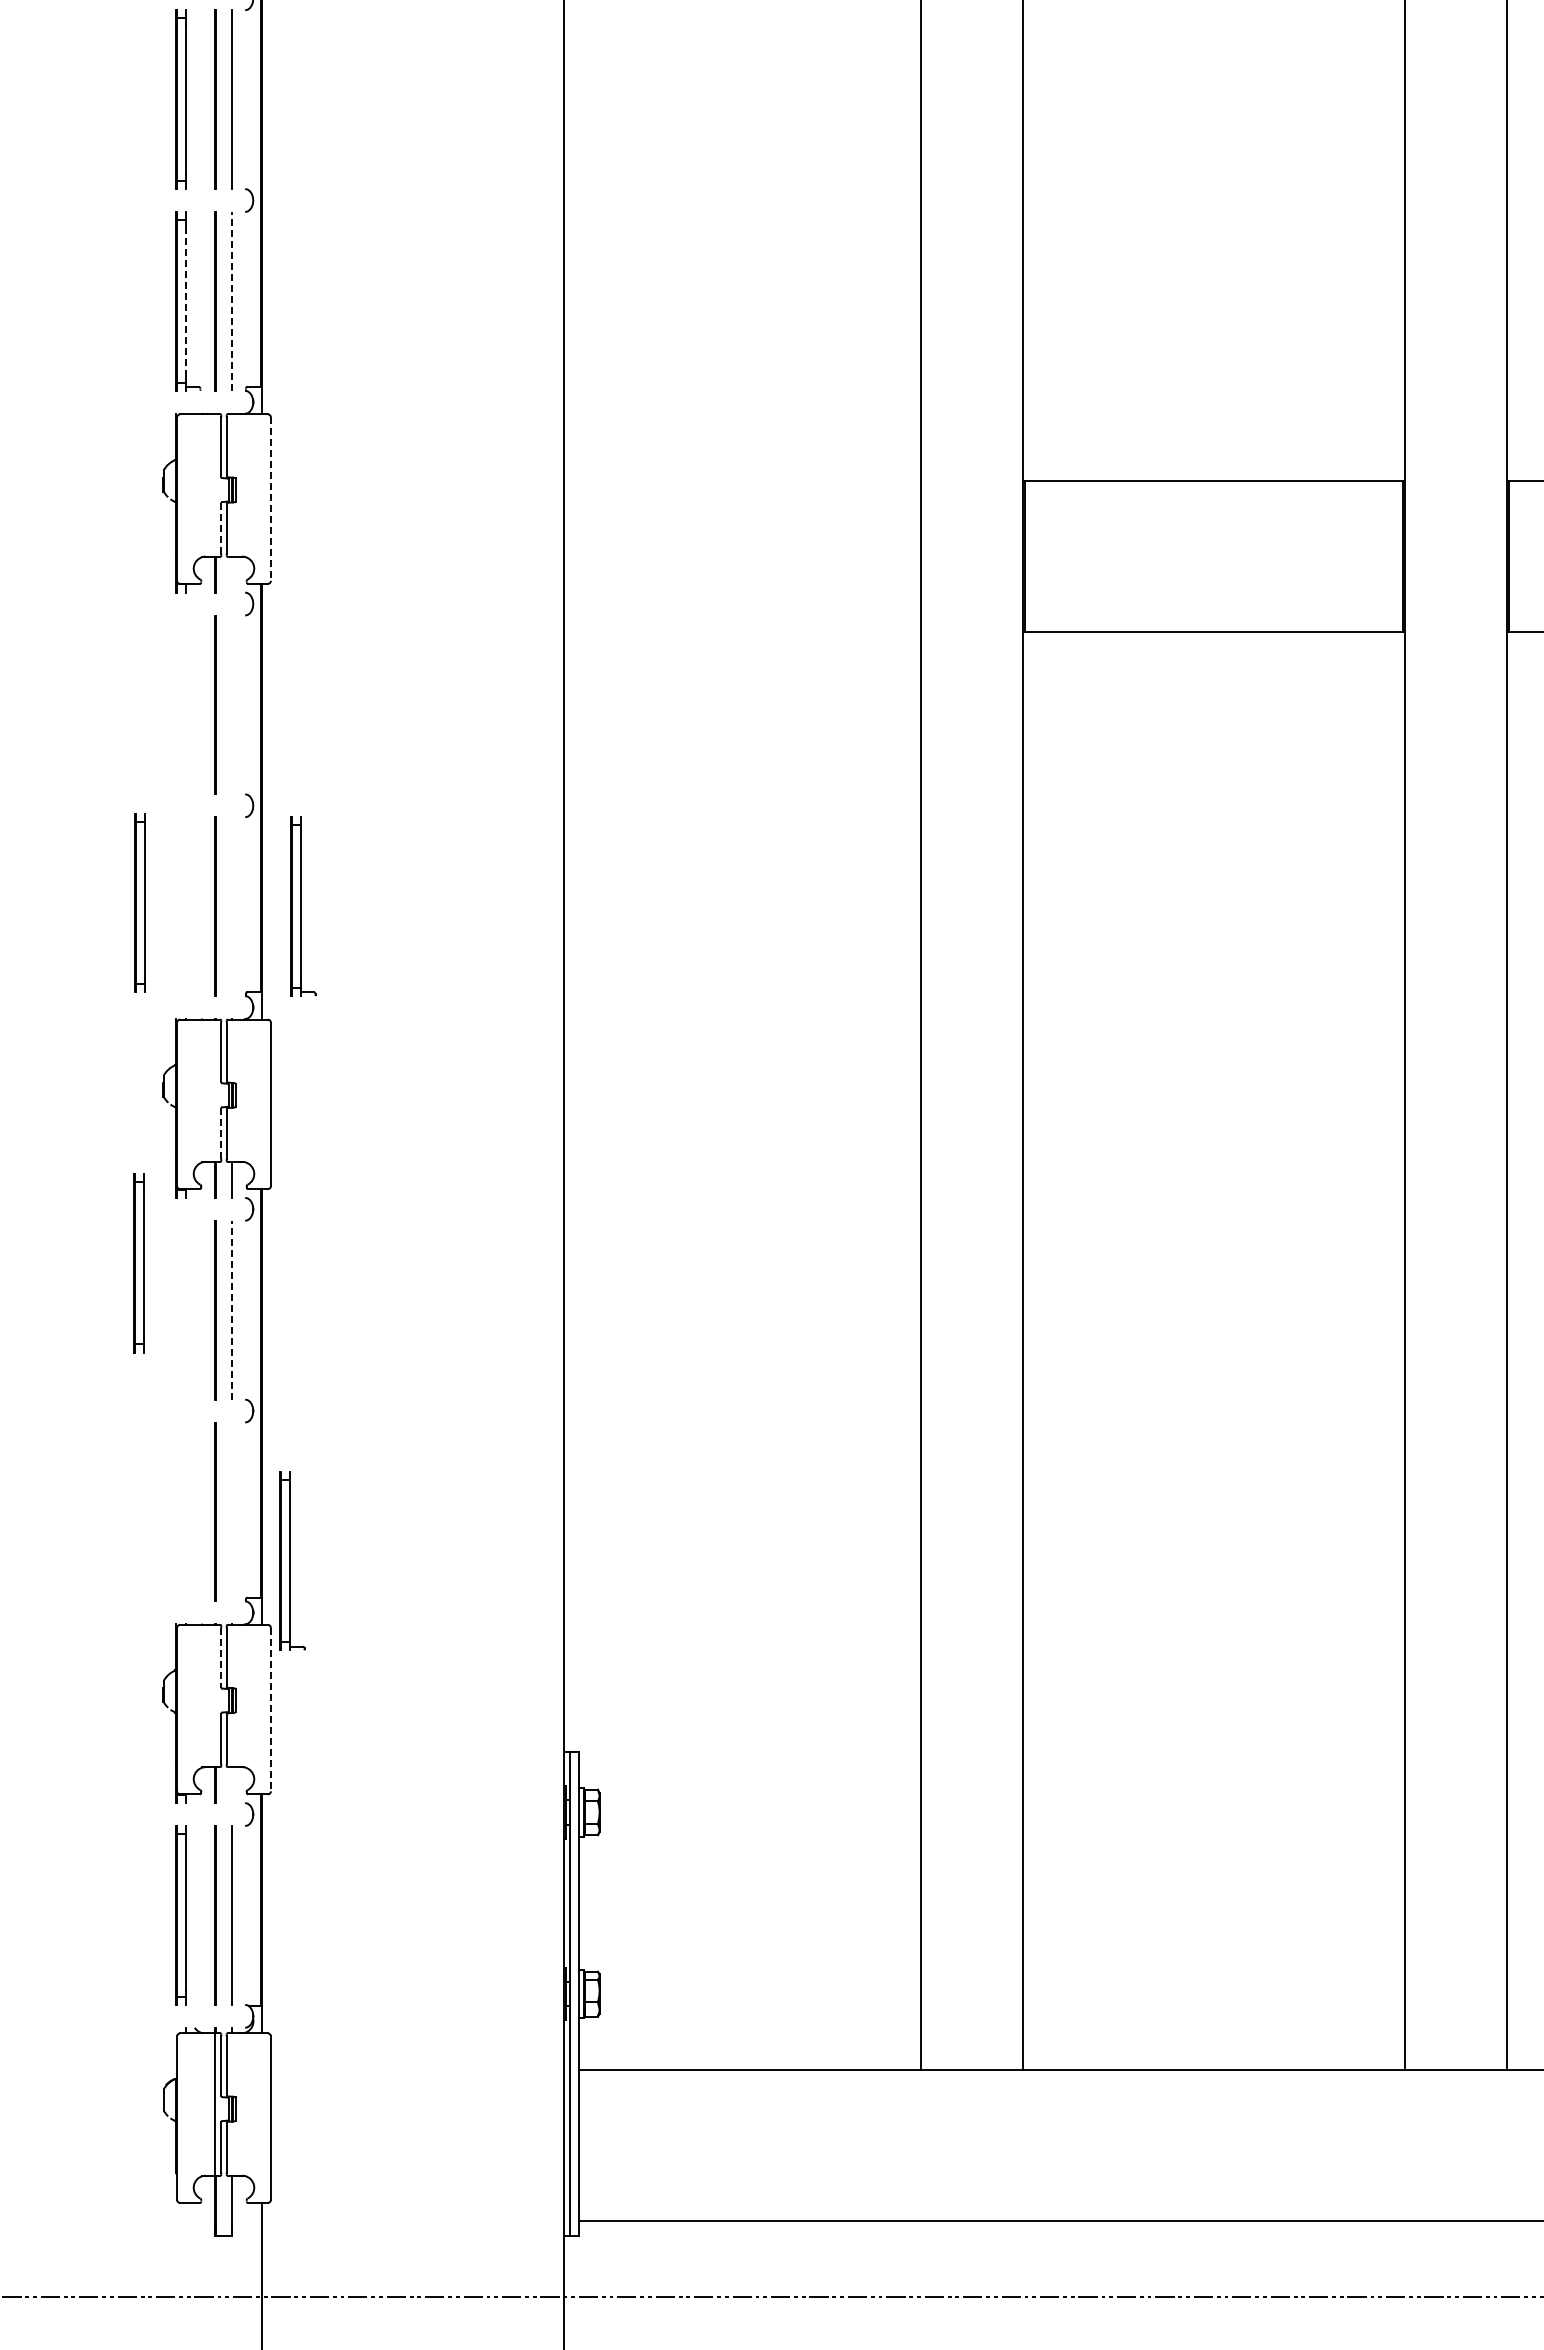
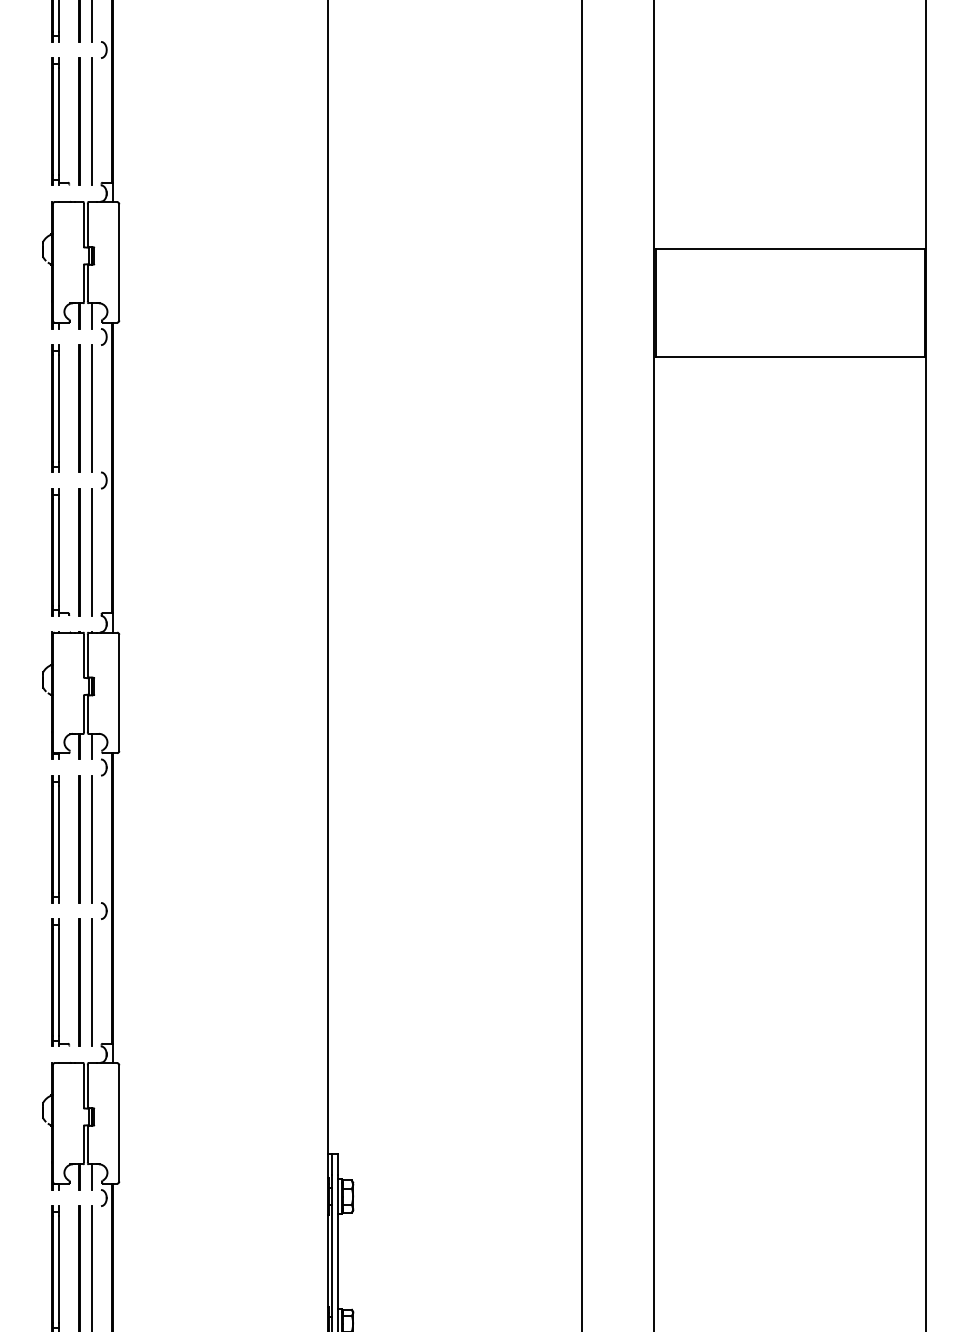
line: (186, 300) -> (59, 121), dashed -> solid
line: (232, 300) -> (91, 121), dashed -> solid
line: (270, 499) -> (119, 262), dashed -> solid
line: (221, 528) -> (84, 283), dashed -> solid
line: (232, 574) -> (91, 316), added
line: (232, 704) -> (91, 408), added
part: (139, 902) -> (54, 408), moved
line: (231, 906) -> (91, 552), added
part: (303, 906) -> (60, 552), moved
line: (221, 1134) -> (84, 714), dashed -> solid
part: (138, 1263) -> (54, 839), moved
line: (232, 1309) -> (91, 838), dashed -> solid
line: (231, 1511) -> (91, 982), added
part: (292, 1560) -> (60, 982), moved
line: (221, 1657) -> (84, 1086), dashed -> solid
line: (270, 1709) -> (119, 1123), dashed -> solid
line: (232, 1785) -> (91, 1177), added

